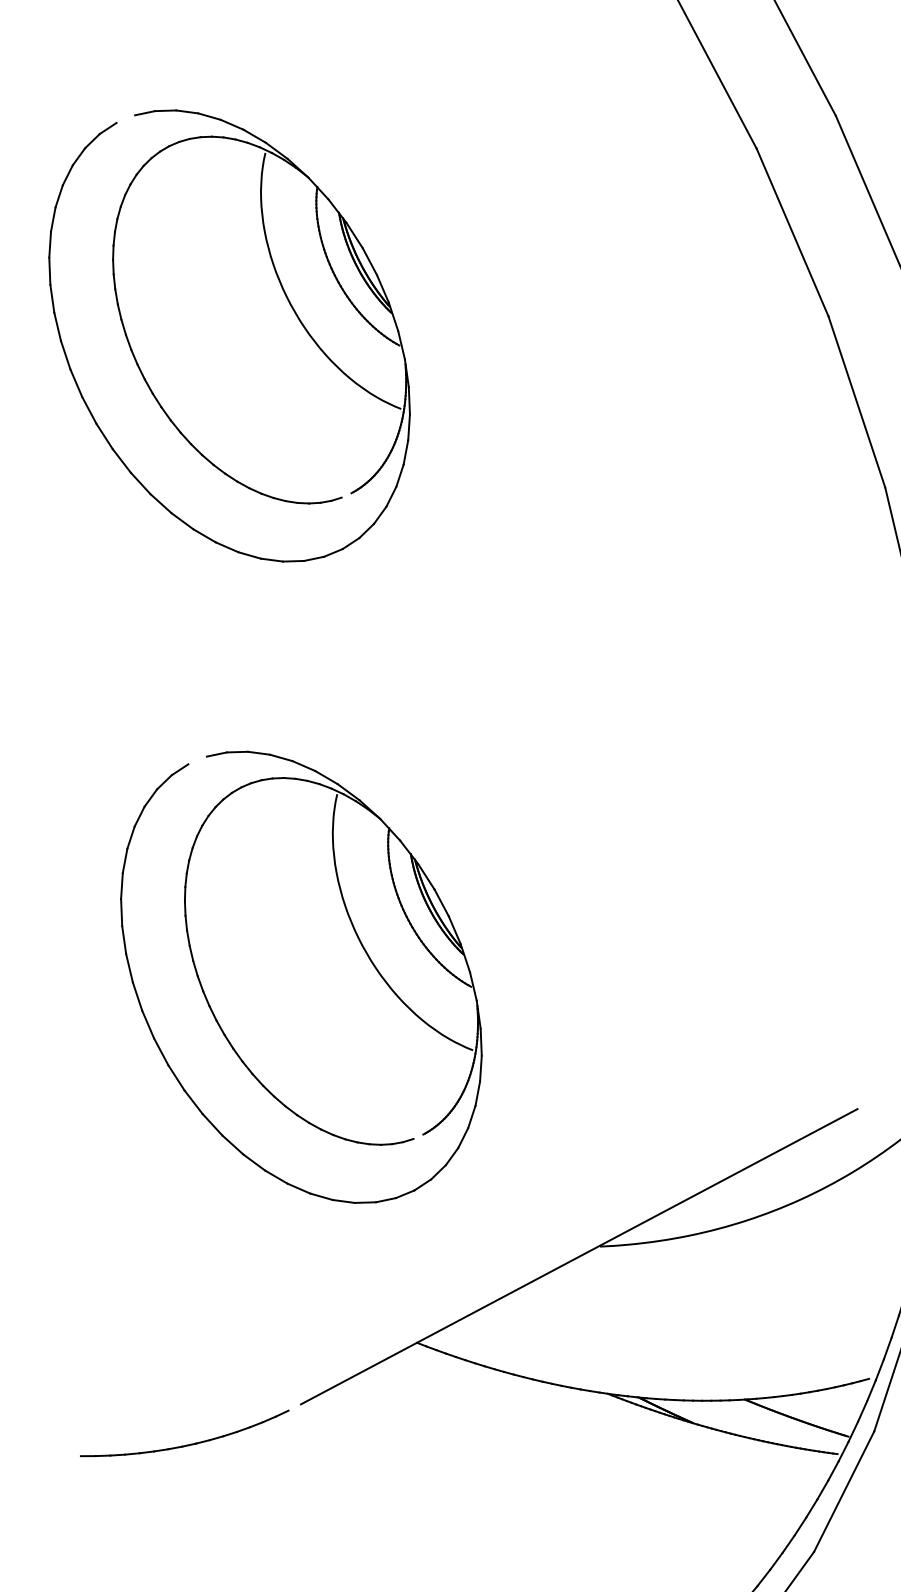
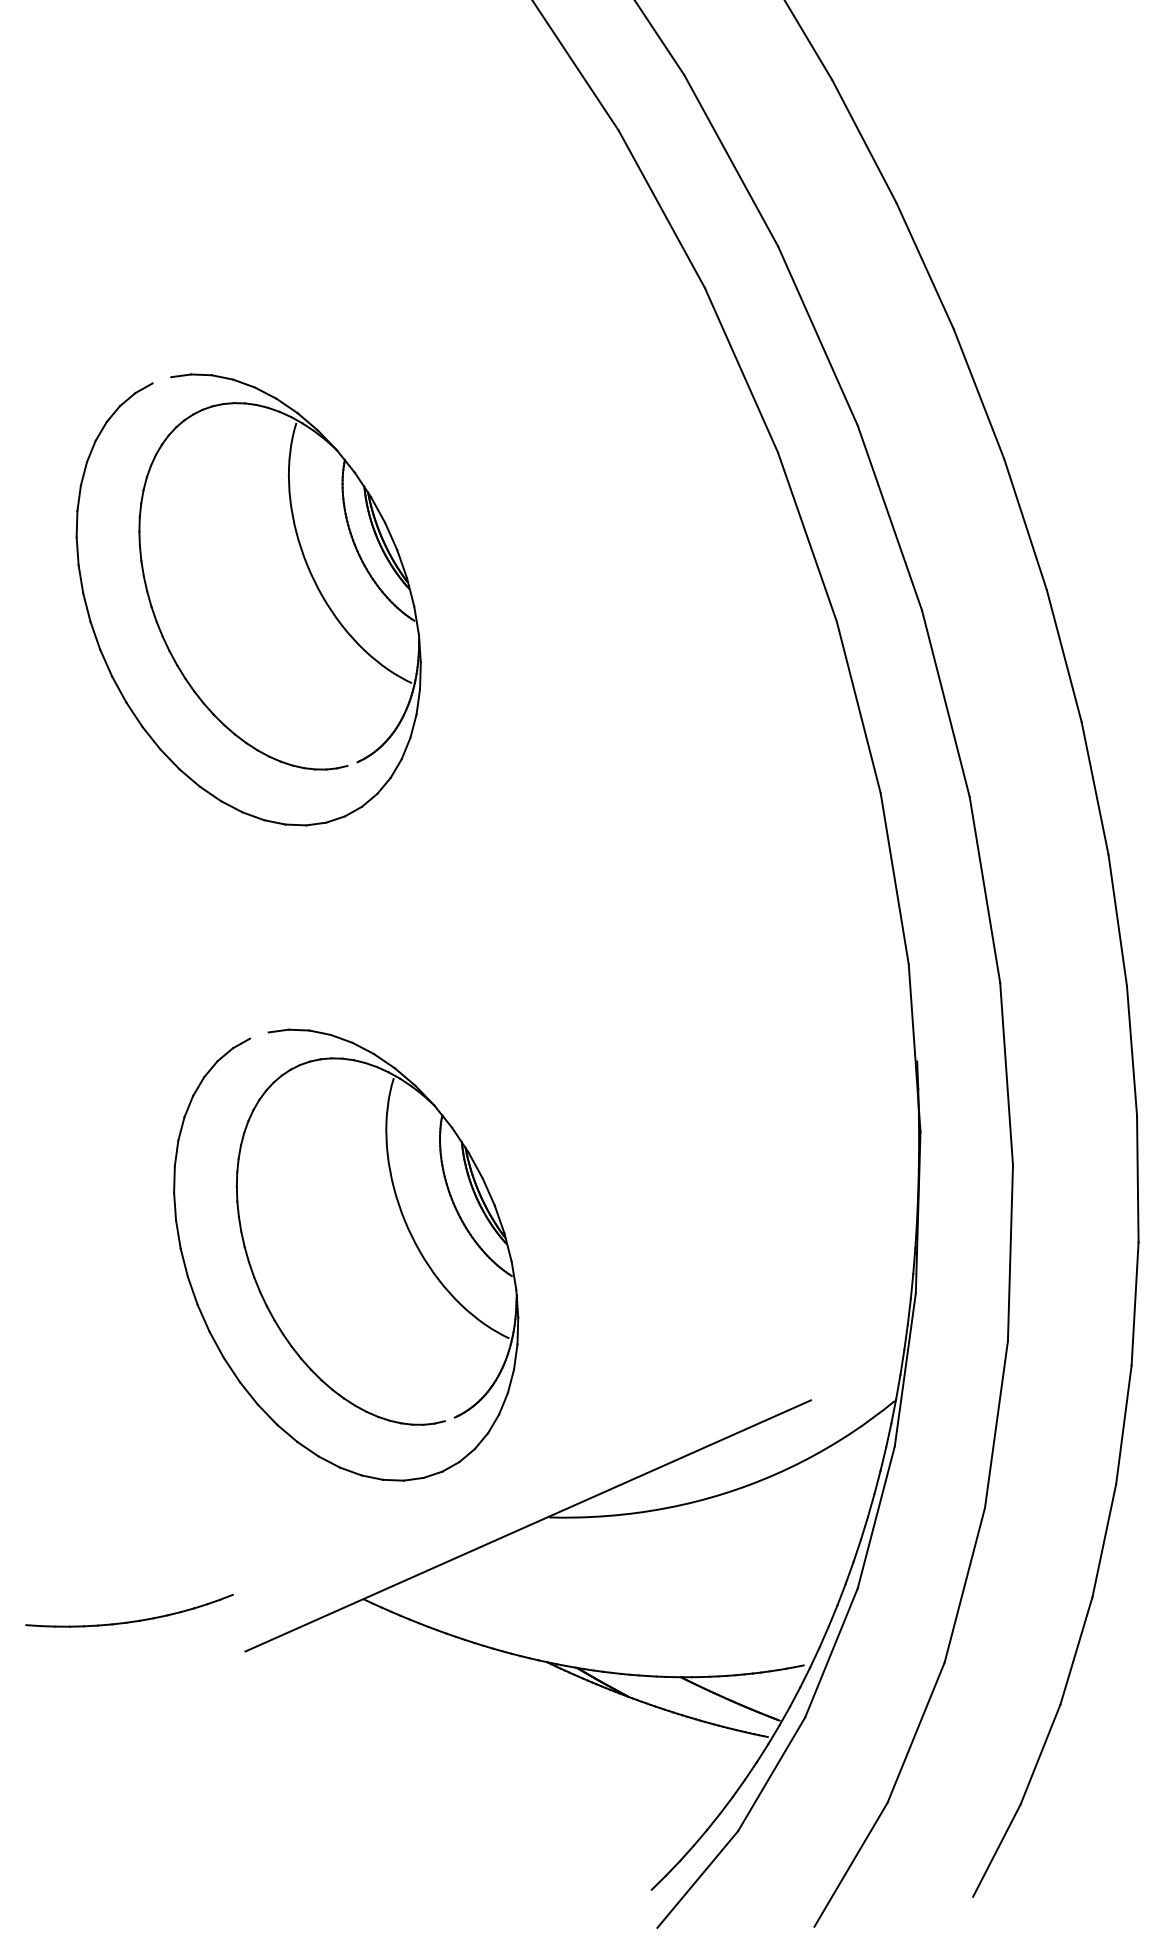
part: (359, 943) -> (405, 1225), moved
part: (189, 1443) -> (133, 1620), moved

